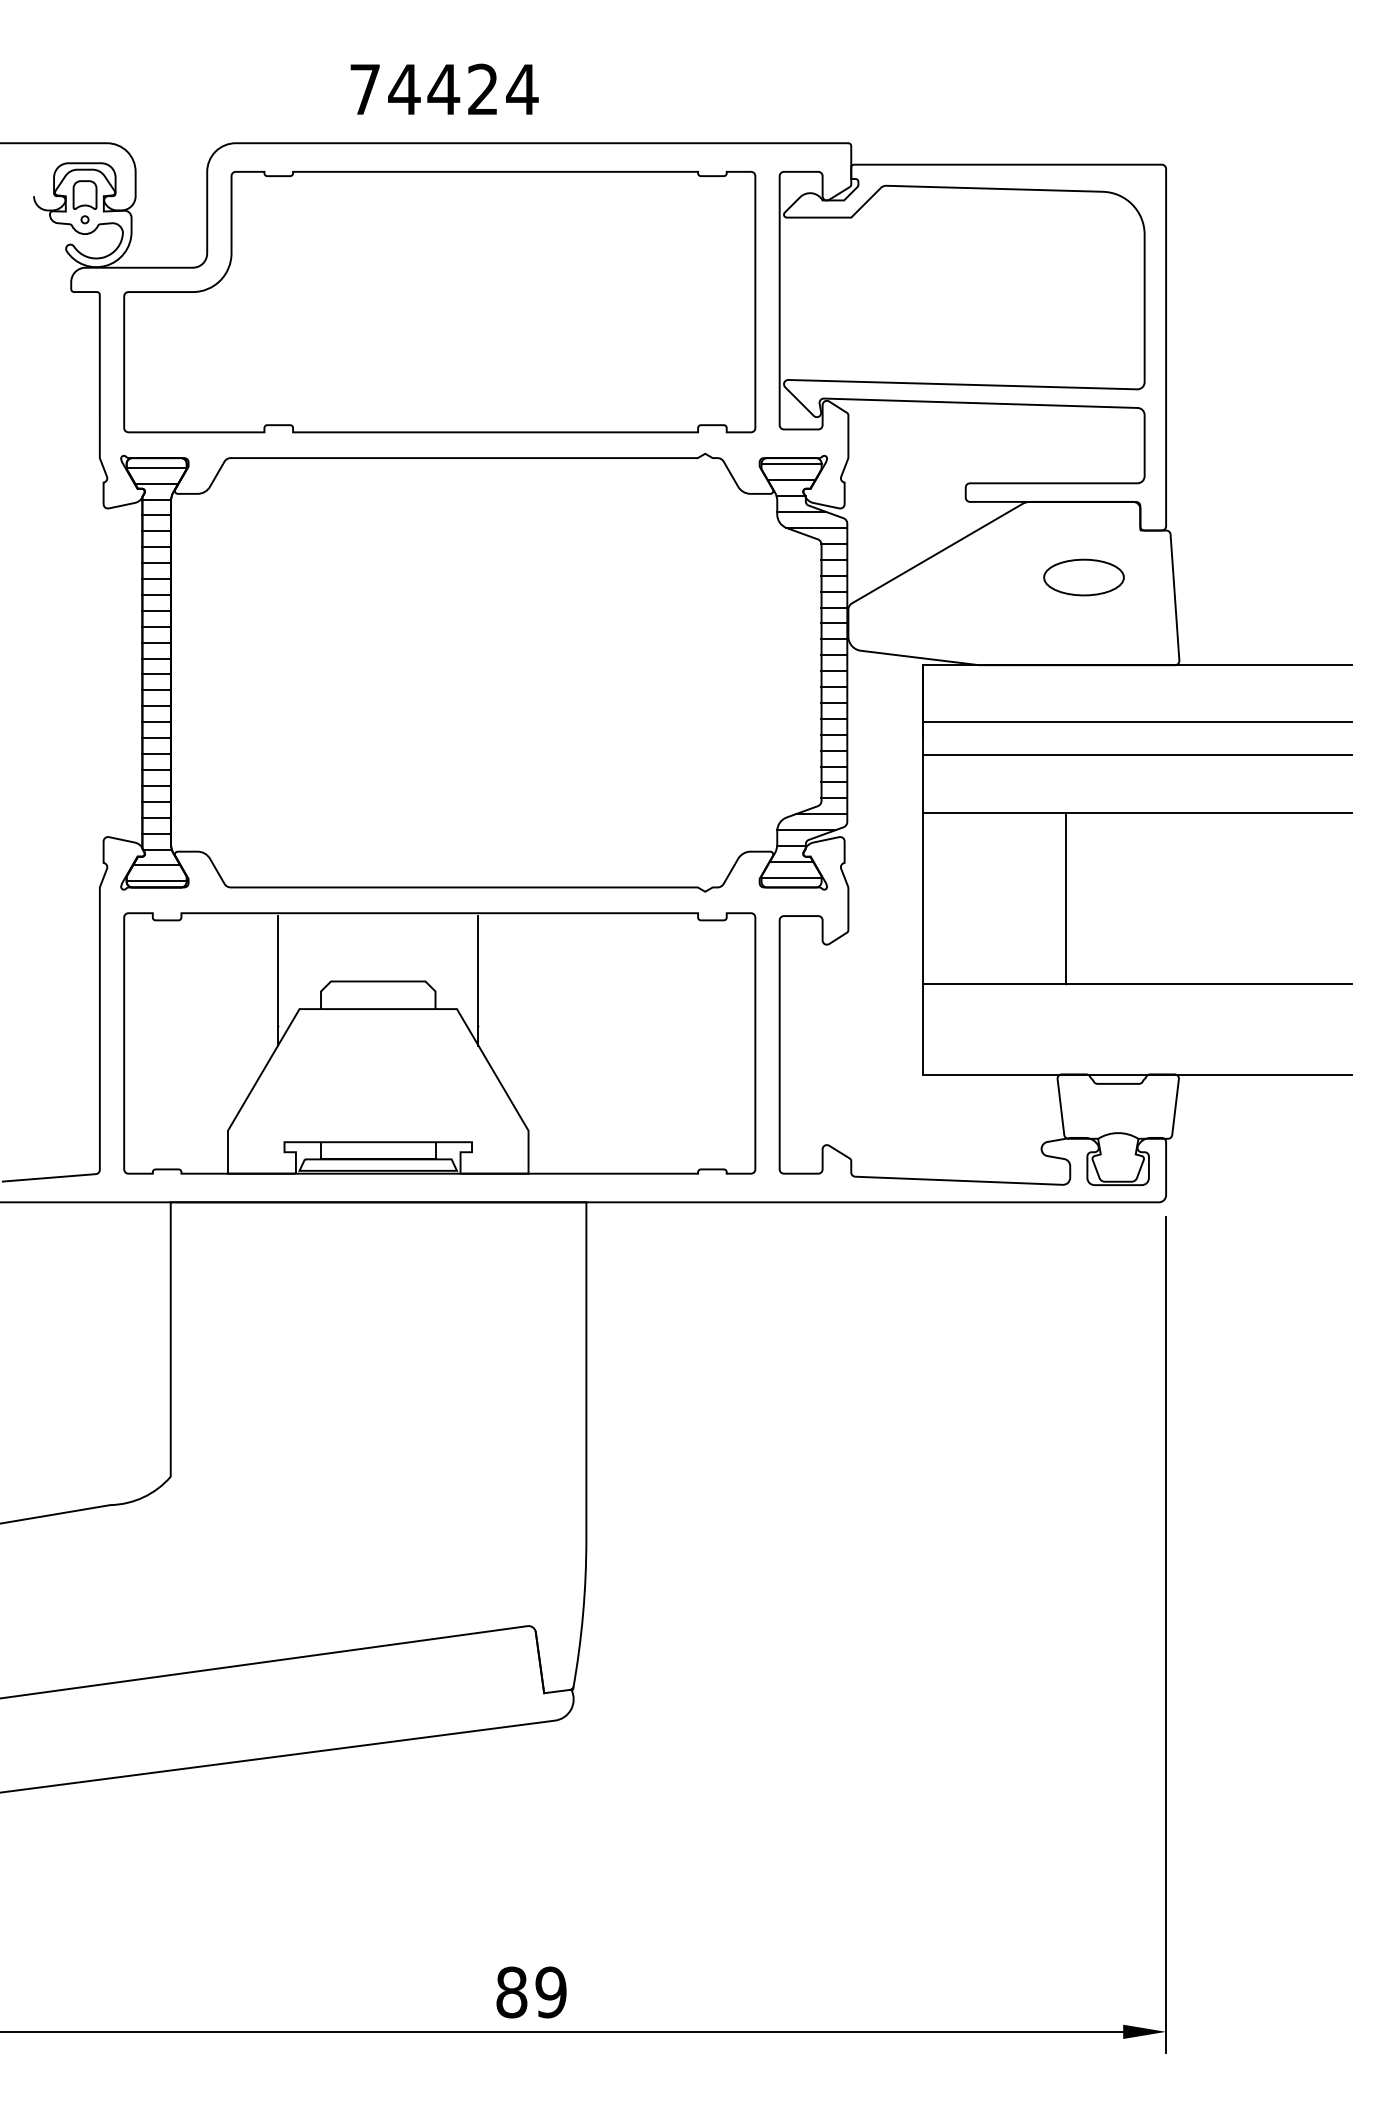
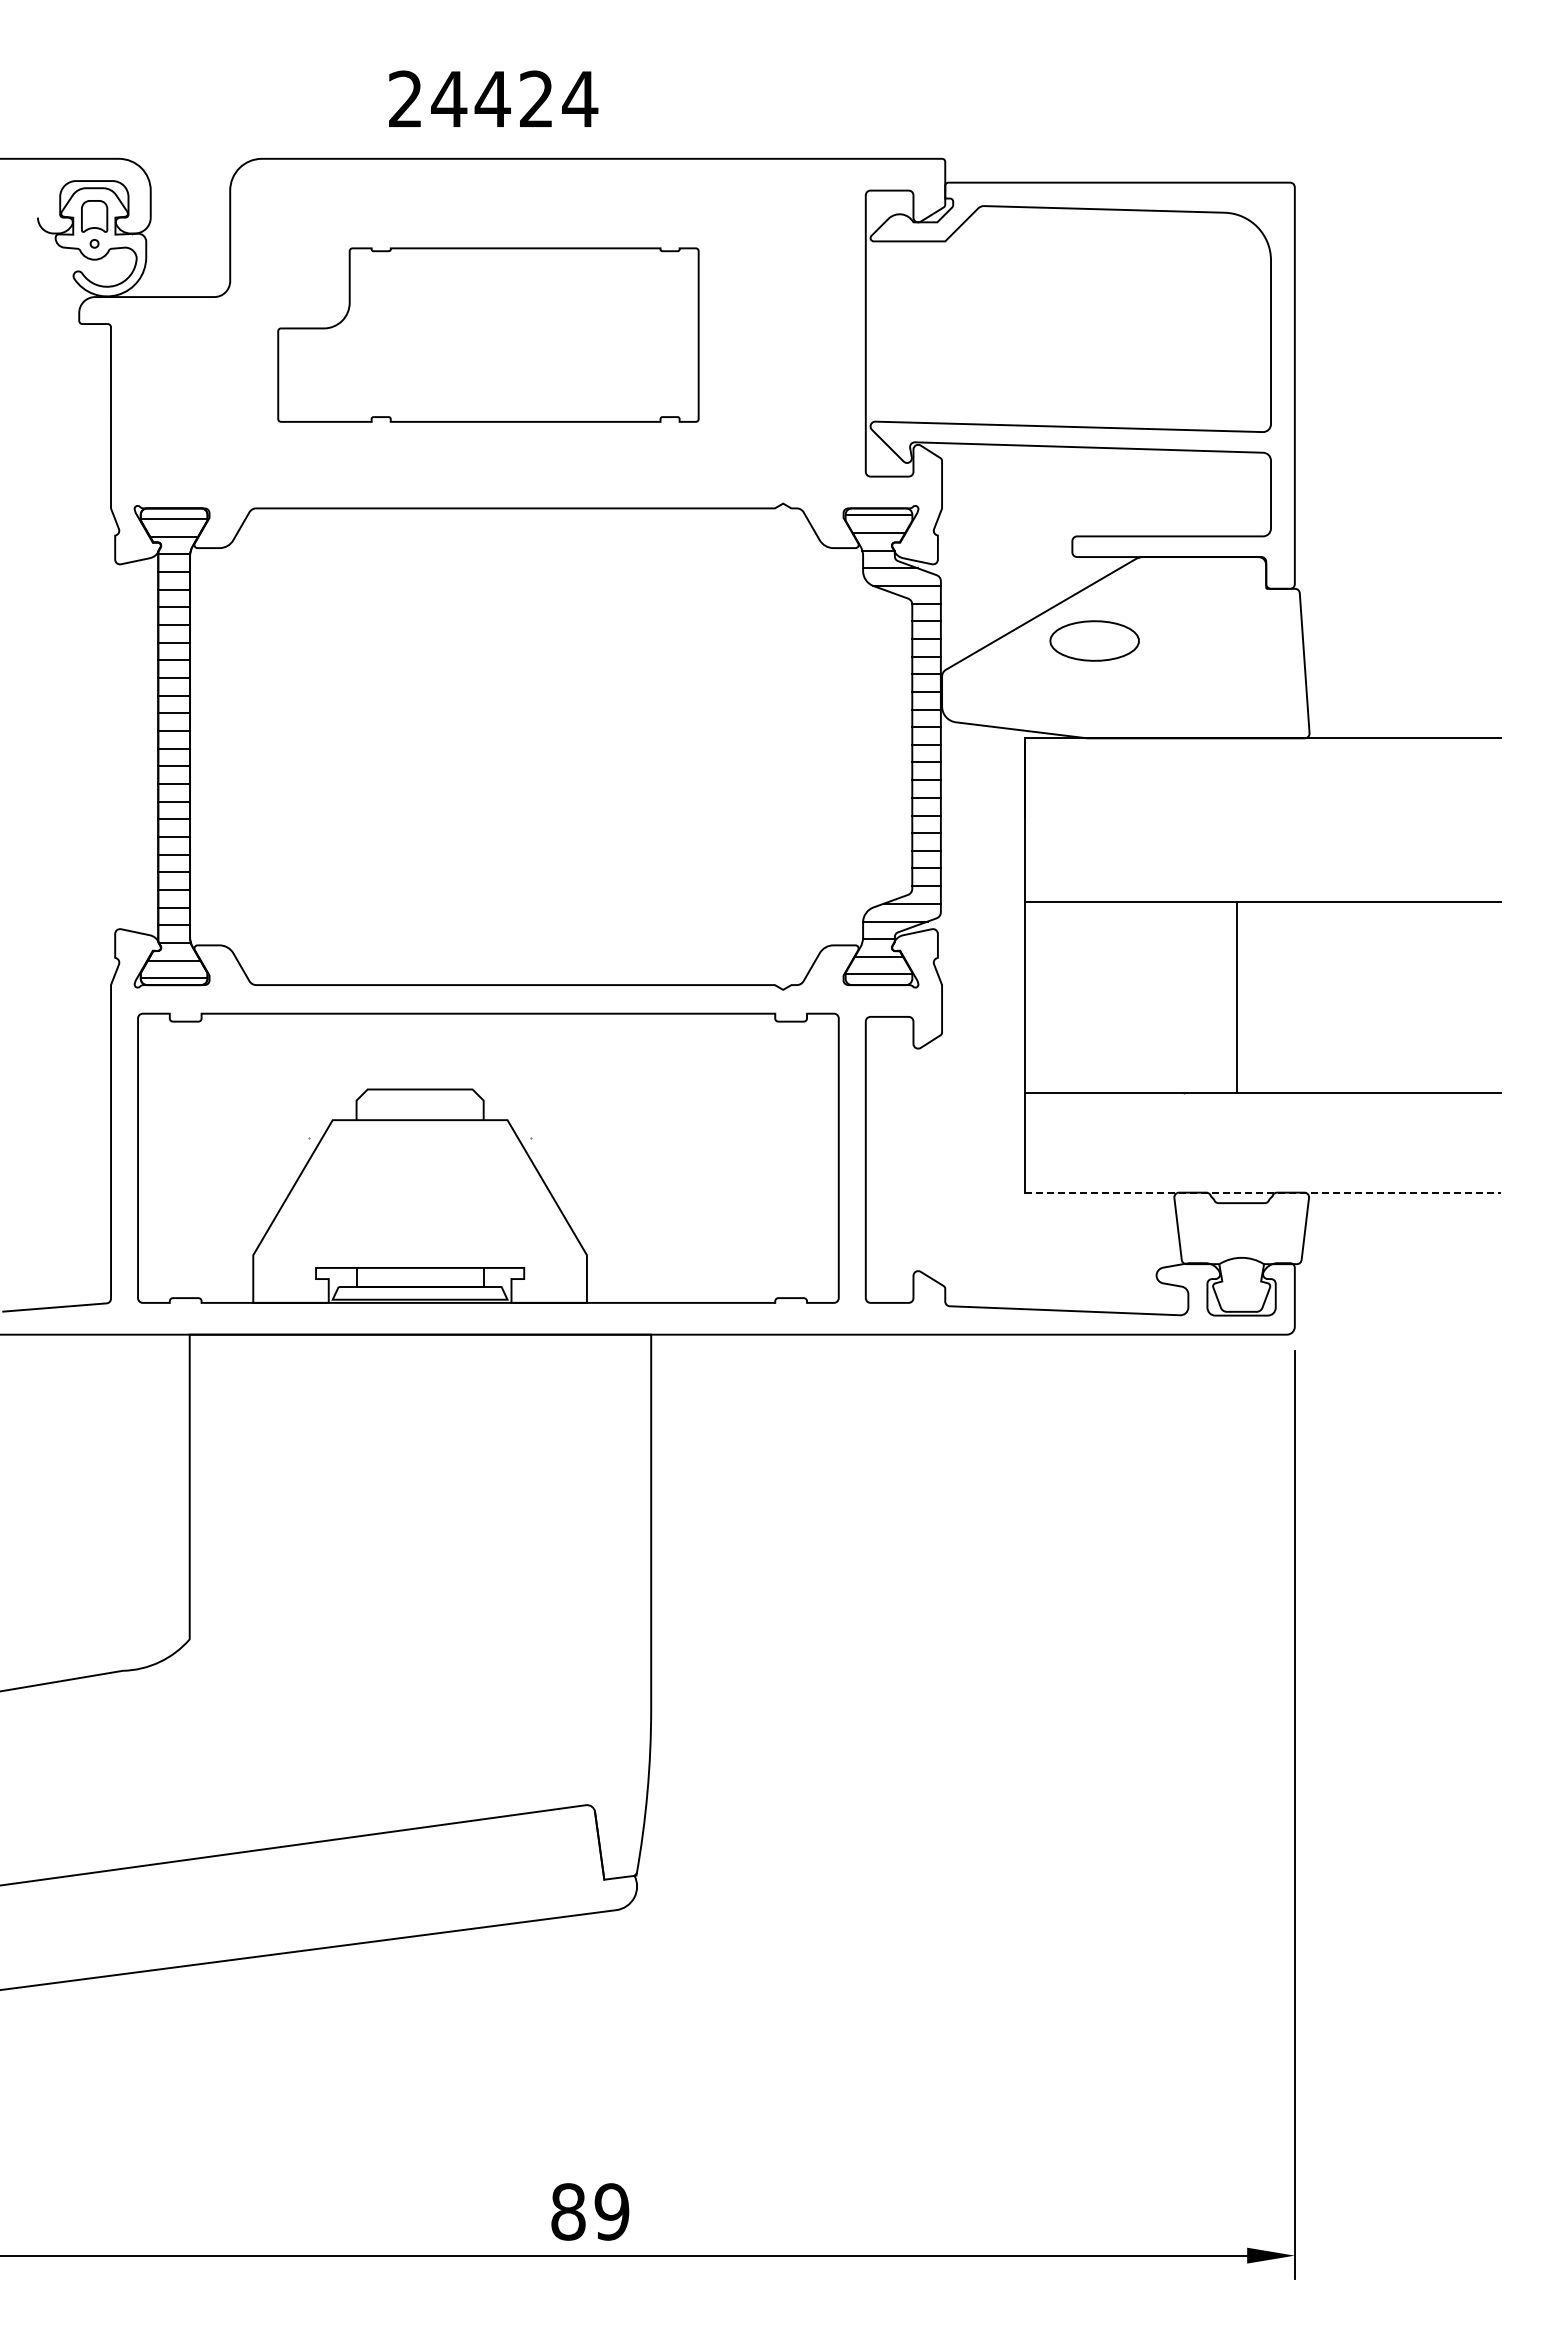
text: (365, 88) -> (405, 98), 74424 -> 24424
part: (439, 301) -> (488, 334), size x0.6
part: (1083, 577) -> (1094, 640), moved
line: (1136, 722) -> (1262, 801), removed
line: (1136, 755) -> (1262, 838), removed
line: (1065, 897) -> (1236, 996), moved
line: (277, 980) -> (308, 1088), removed
line: (478, 980) -> (531, 1088), removed
line: (1137, 1074) -> (1263, 1192), solid -> dashed

